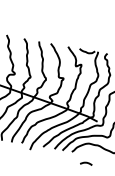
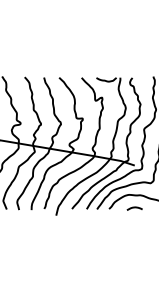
curve: (86, 163) -> (134, 208), moved

